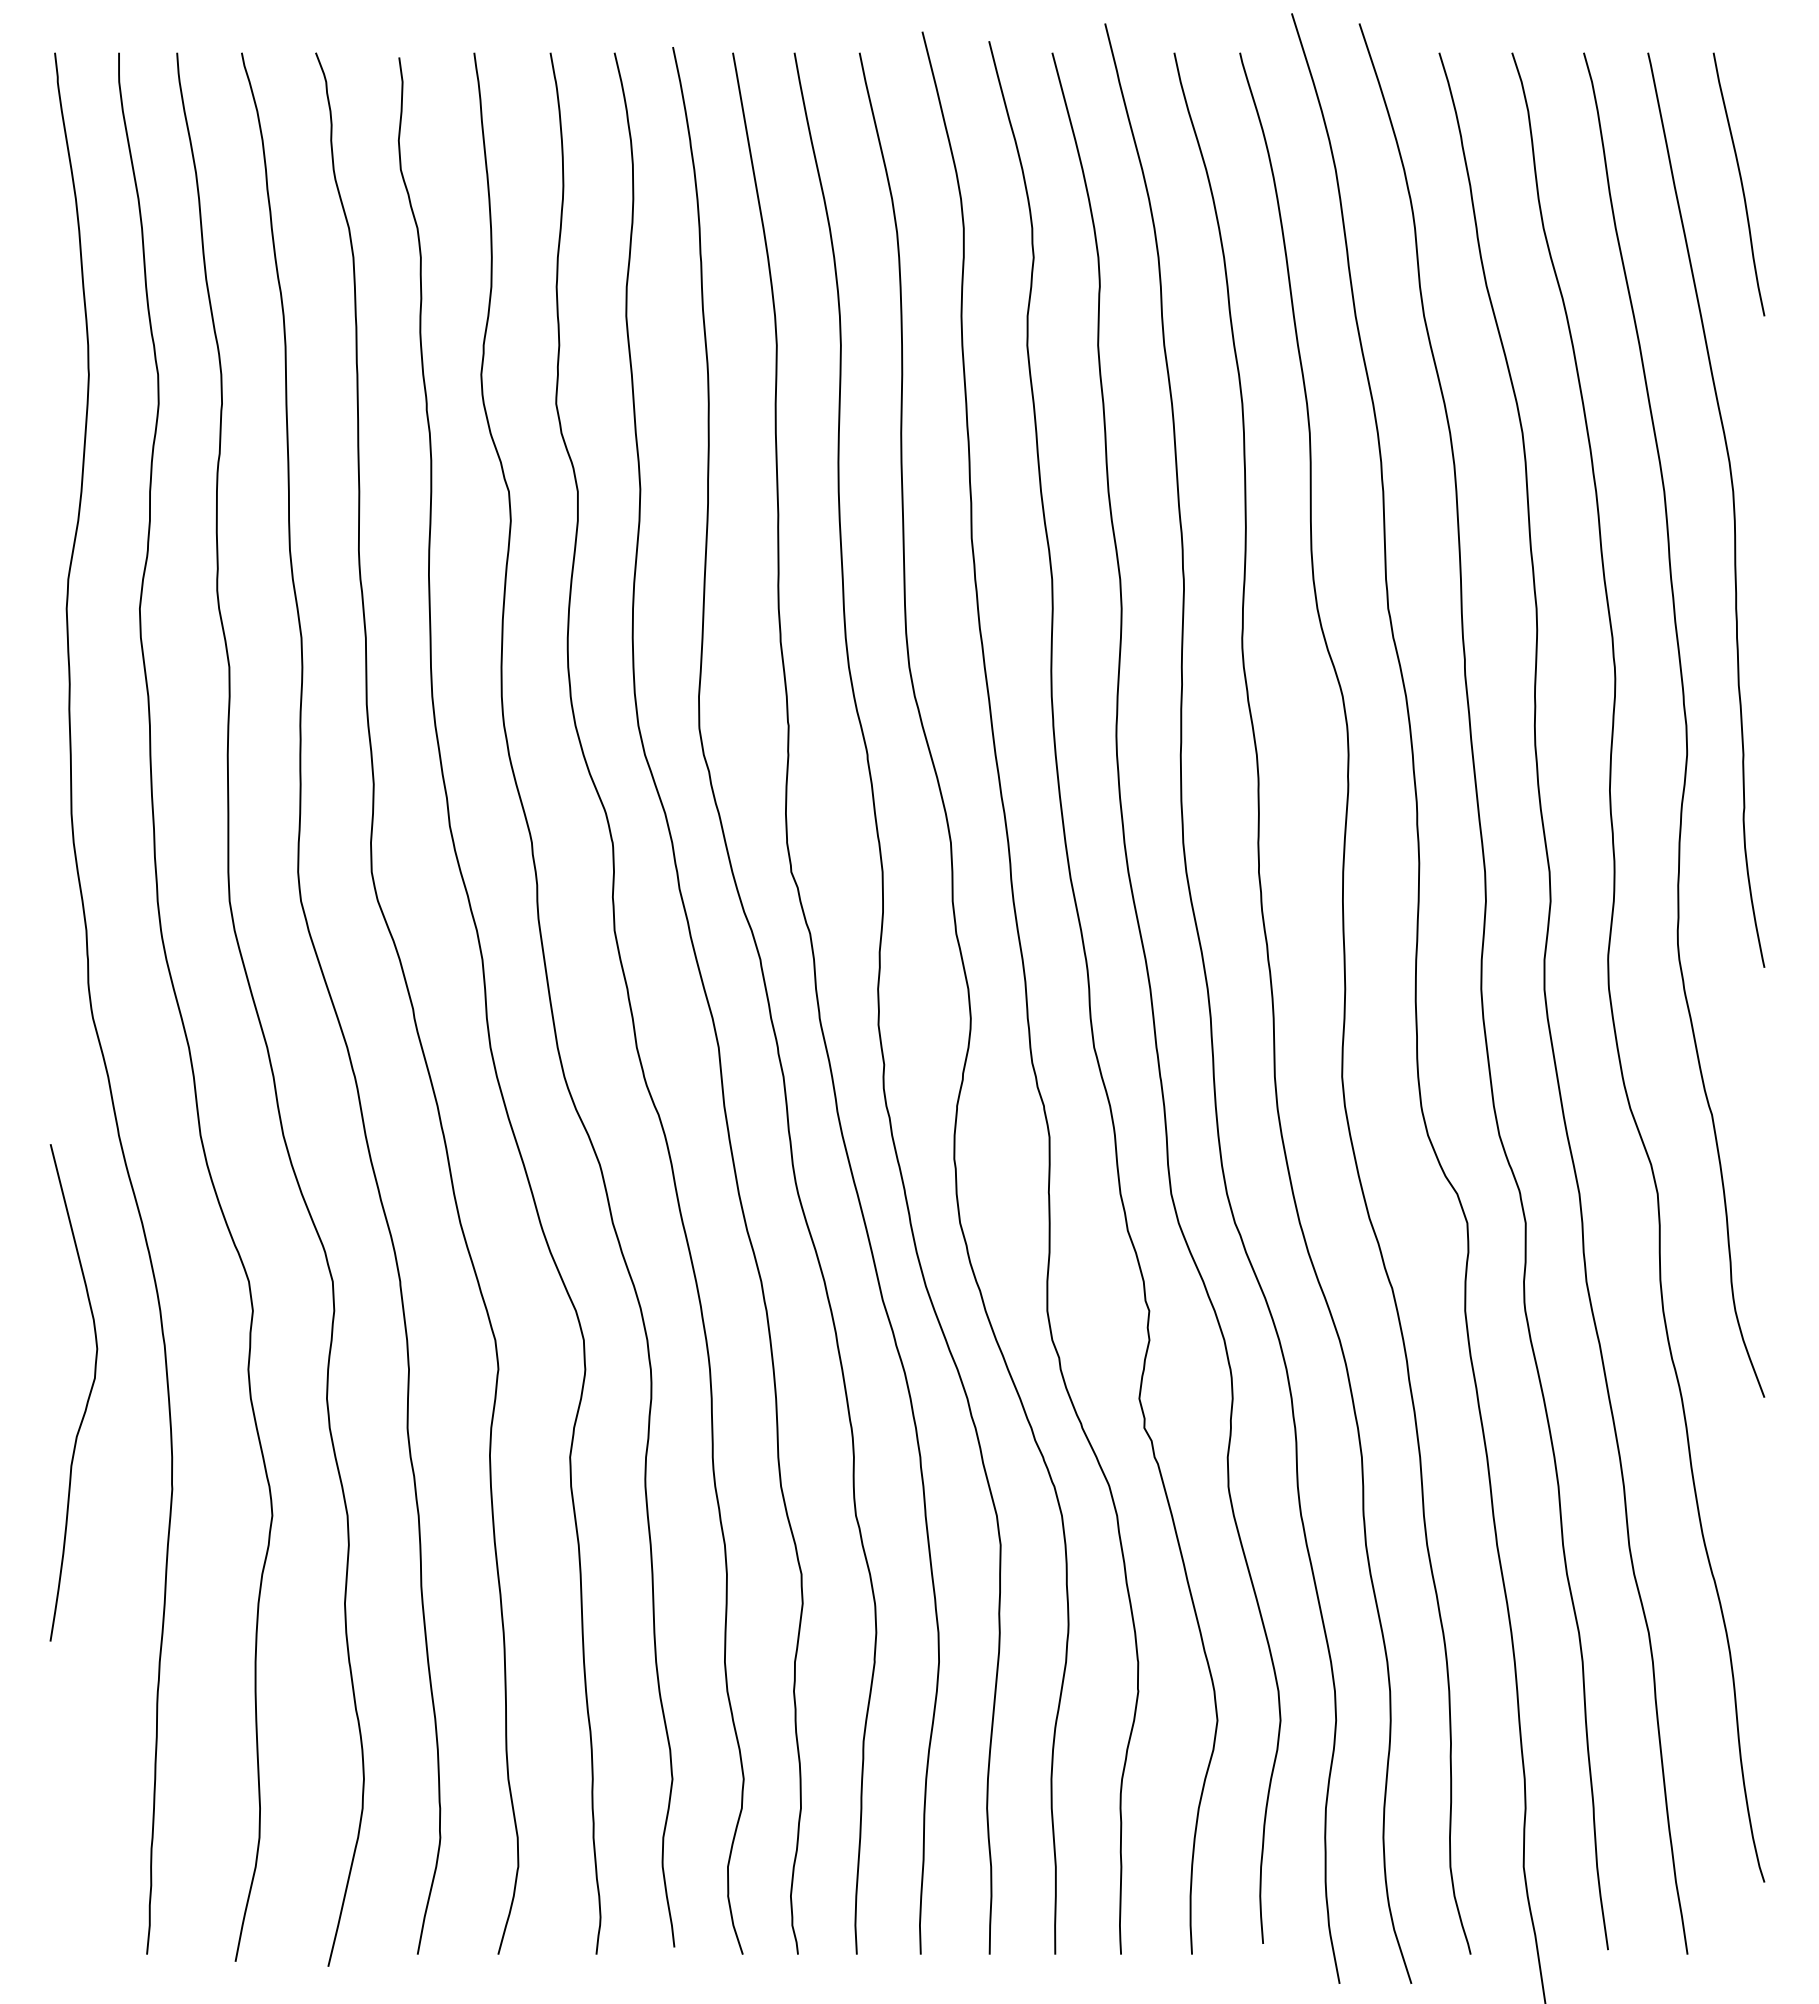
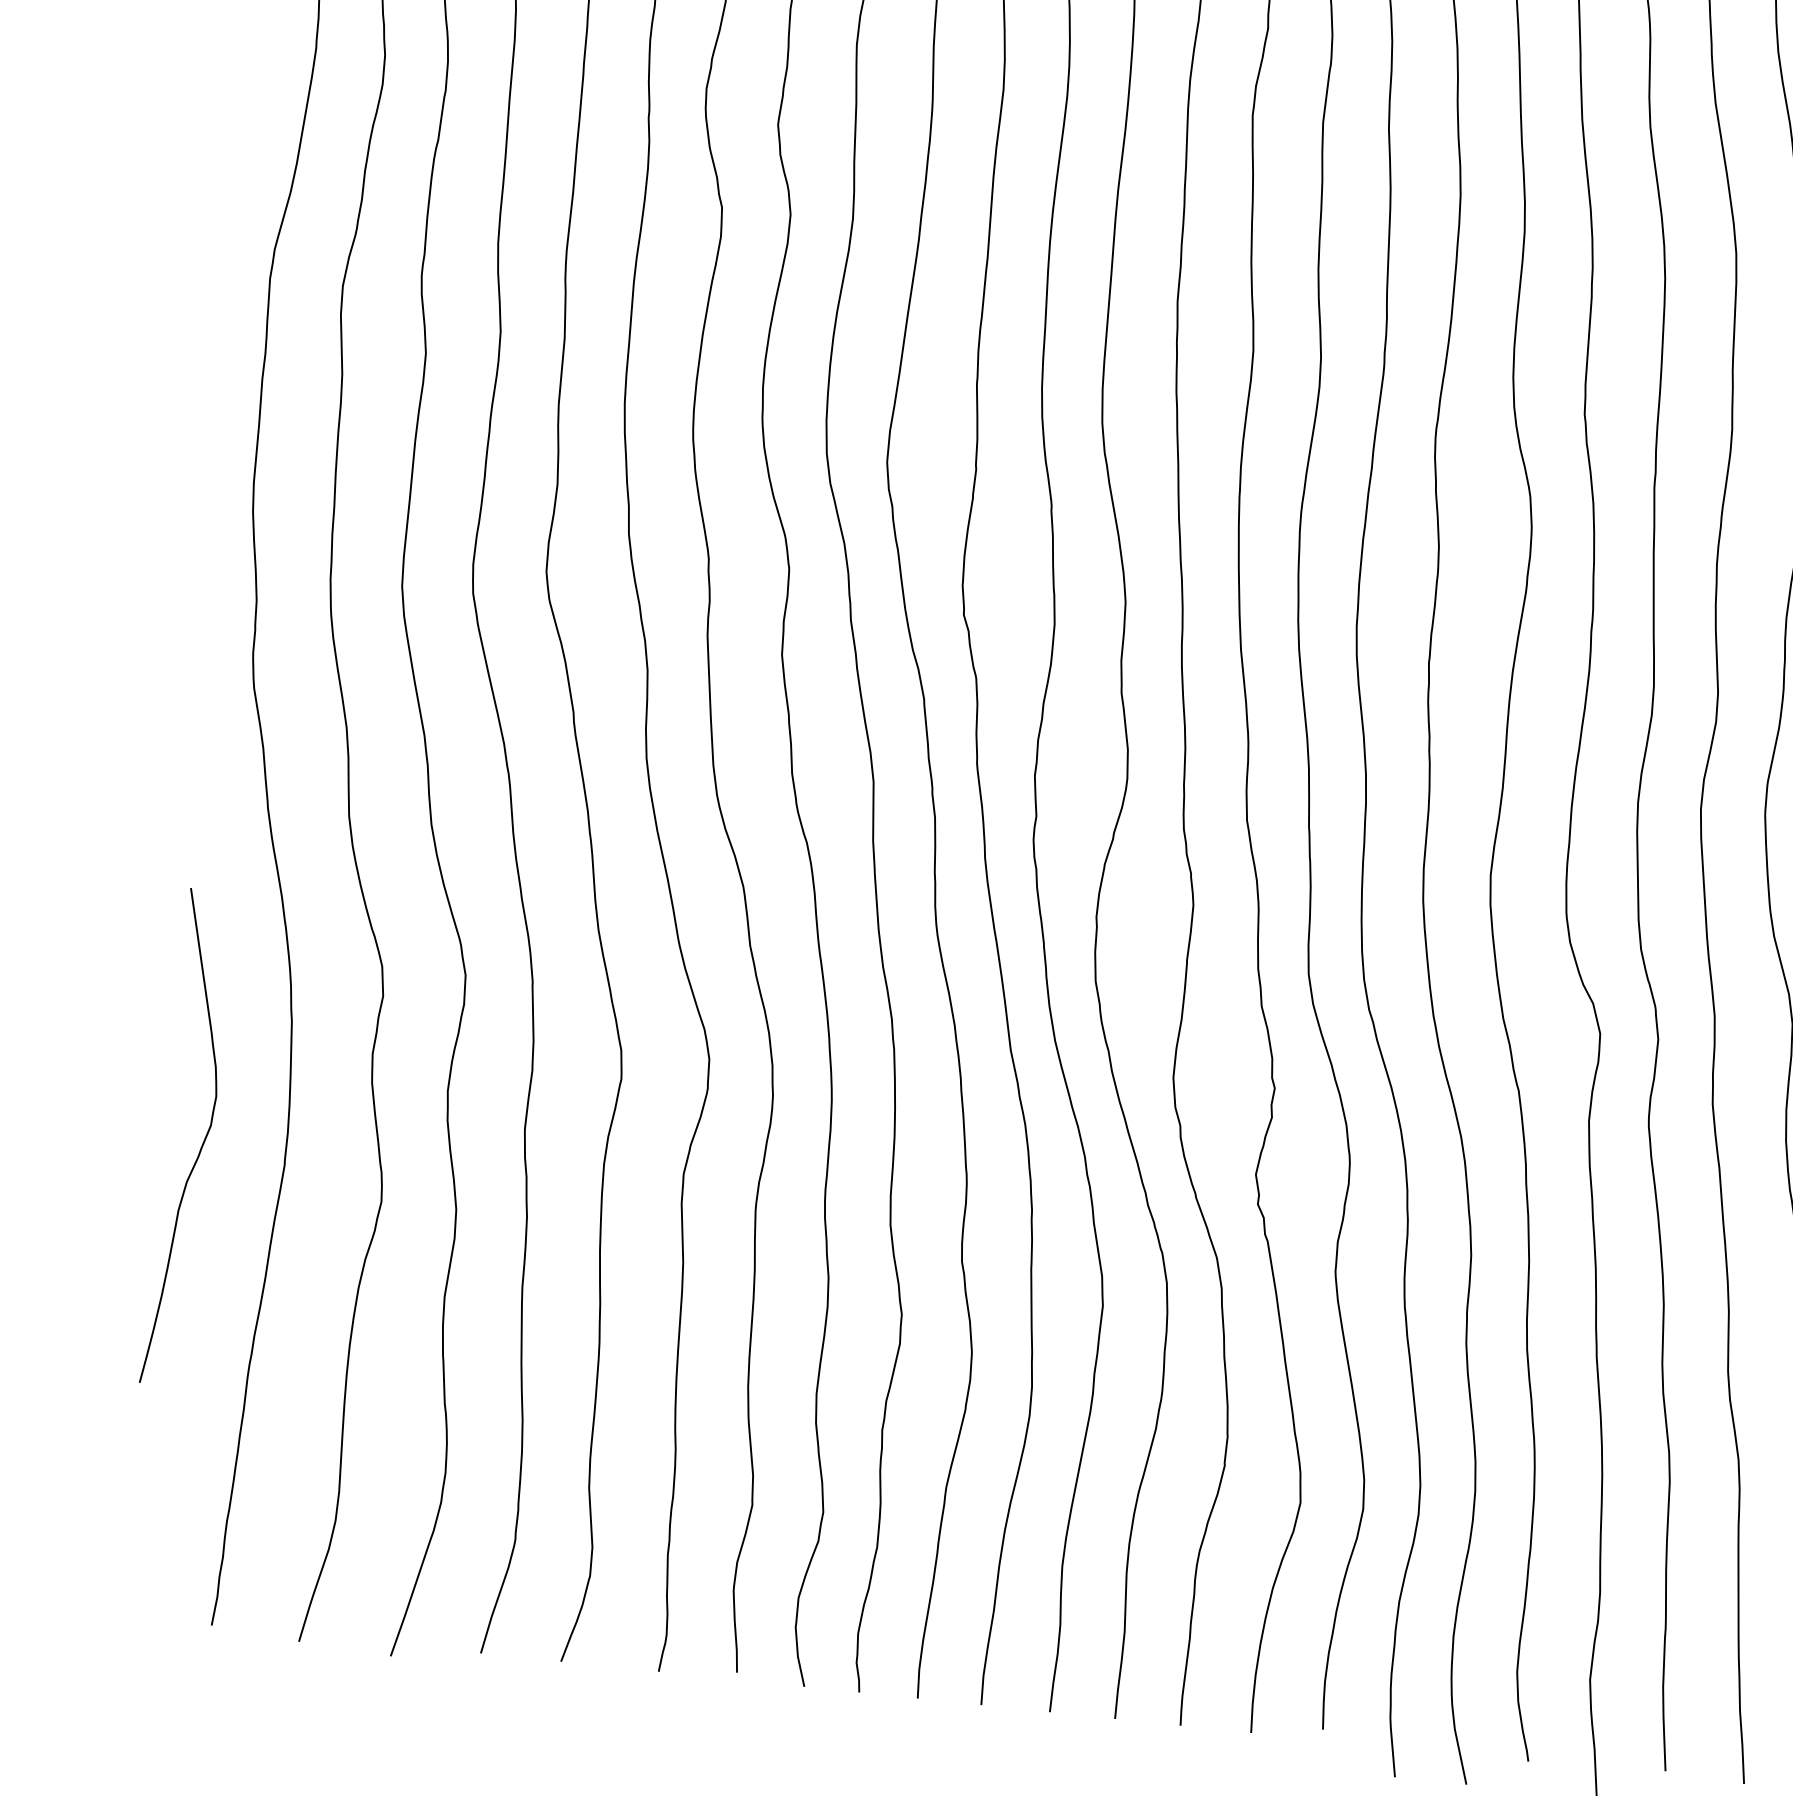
curve: (87, 1398) -> (201, 1144), moved

